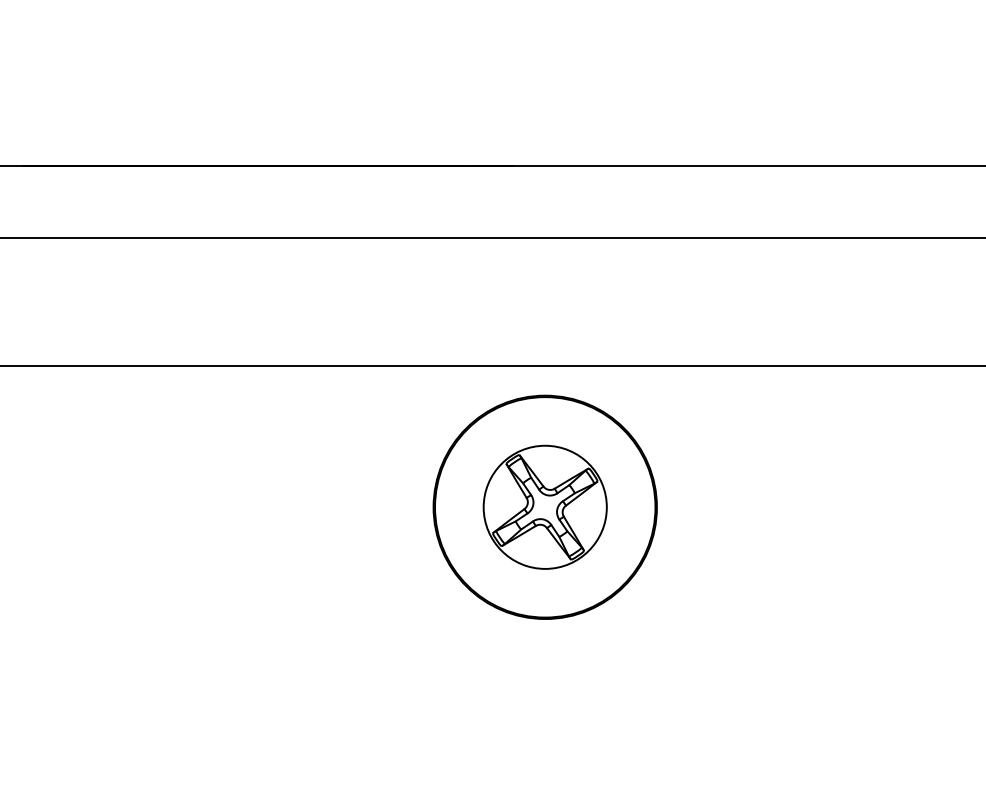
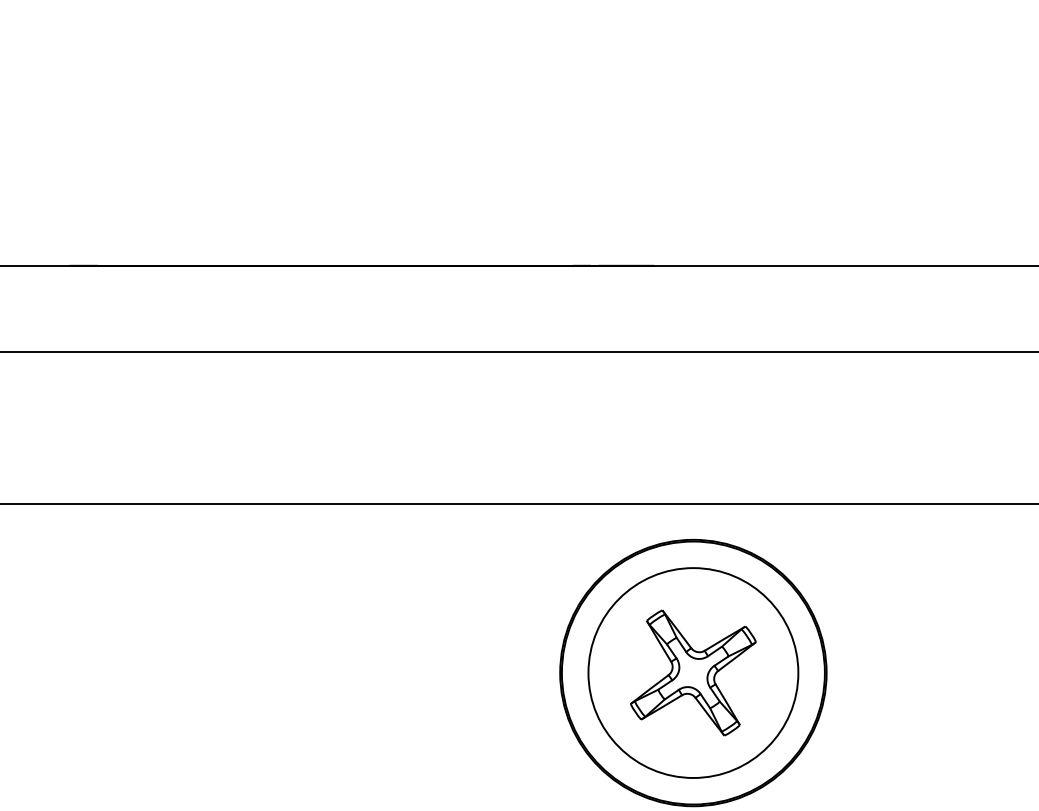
circle: (545, 507) -> (693, 673), size x1.43

